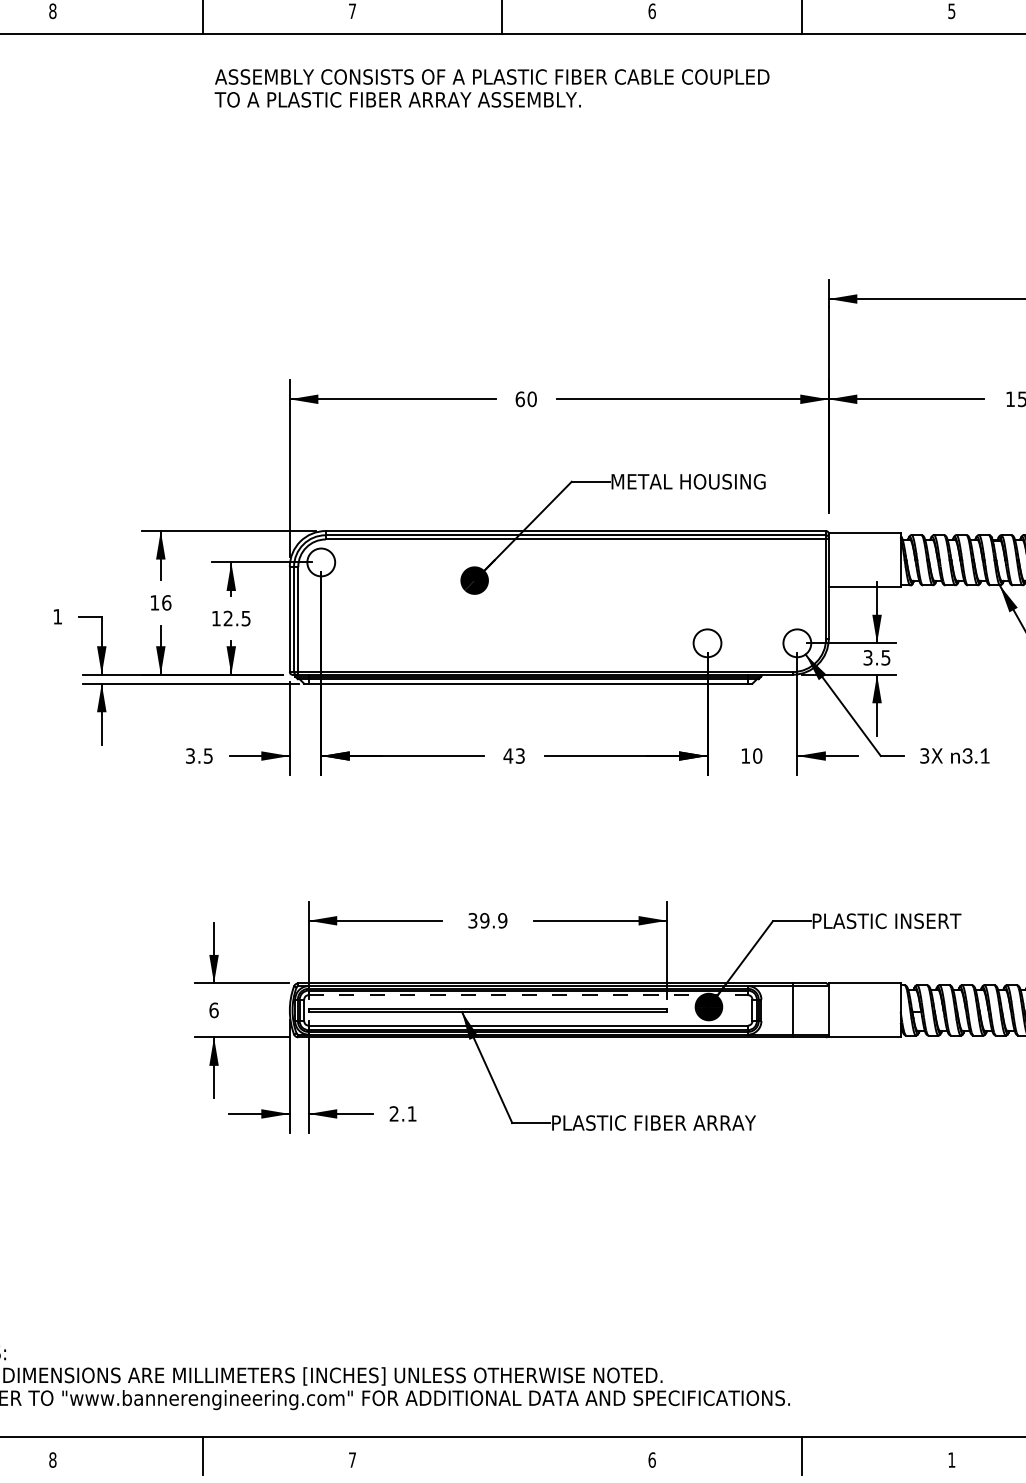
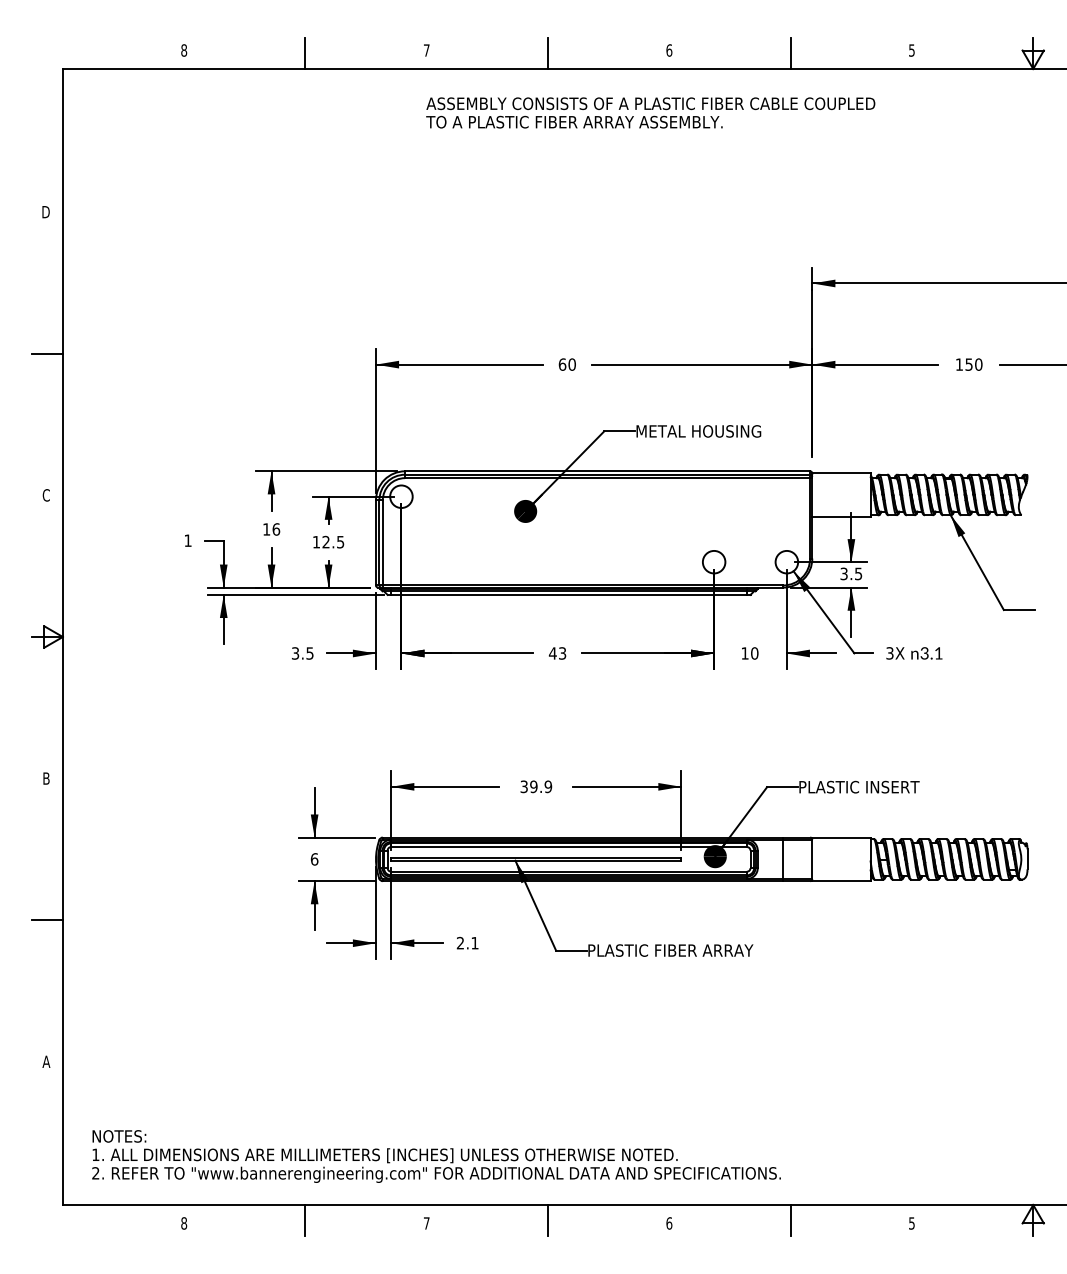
text: (491, 87) -> (650, 112), moved
line: (528, 995) -> (569, 847), dashed -> solid
line: (502, 1455) -> (548, 1219), added
text: (951, 1460) -> (911, 1223), 1 -> 5

